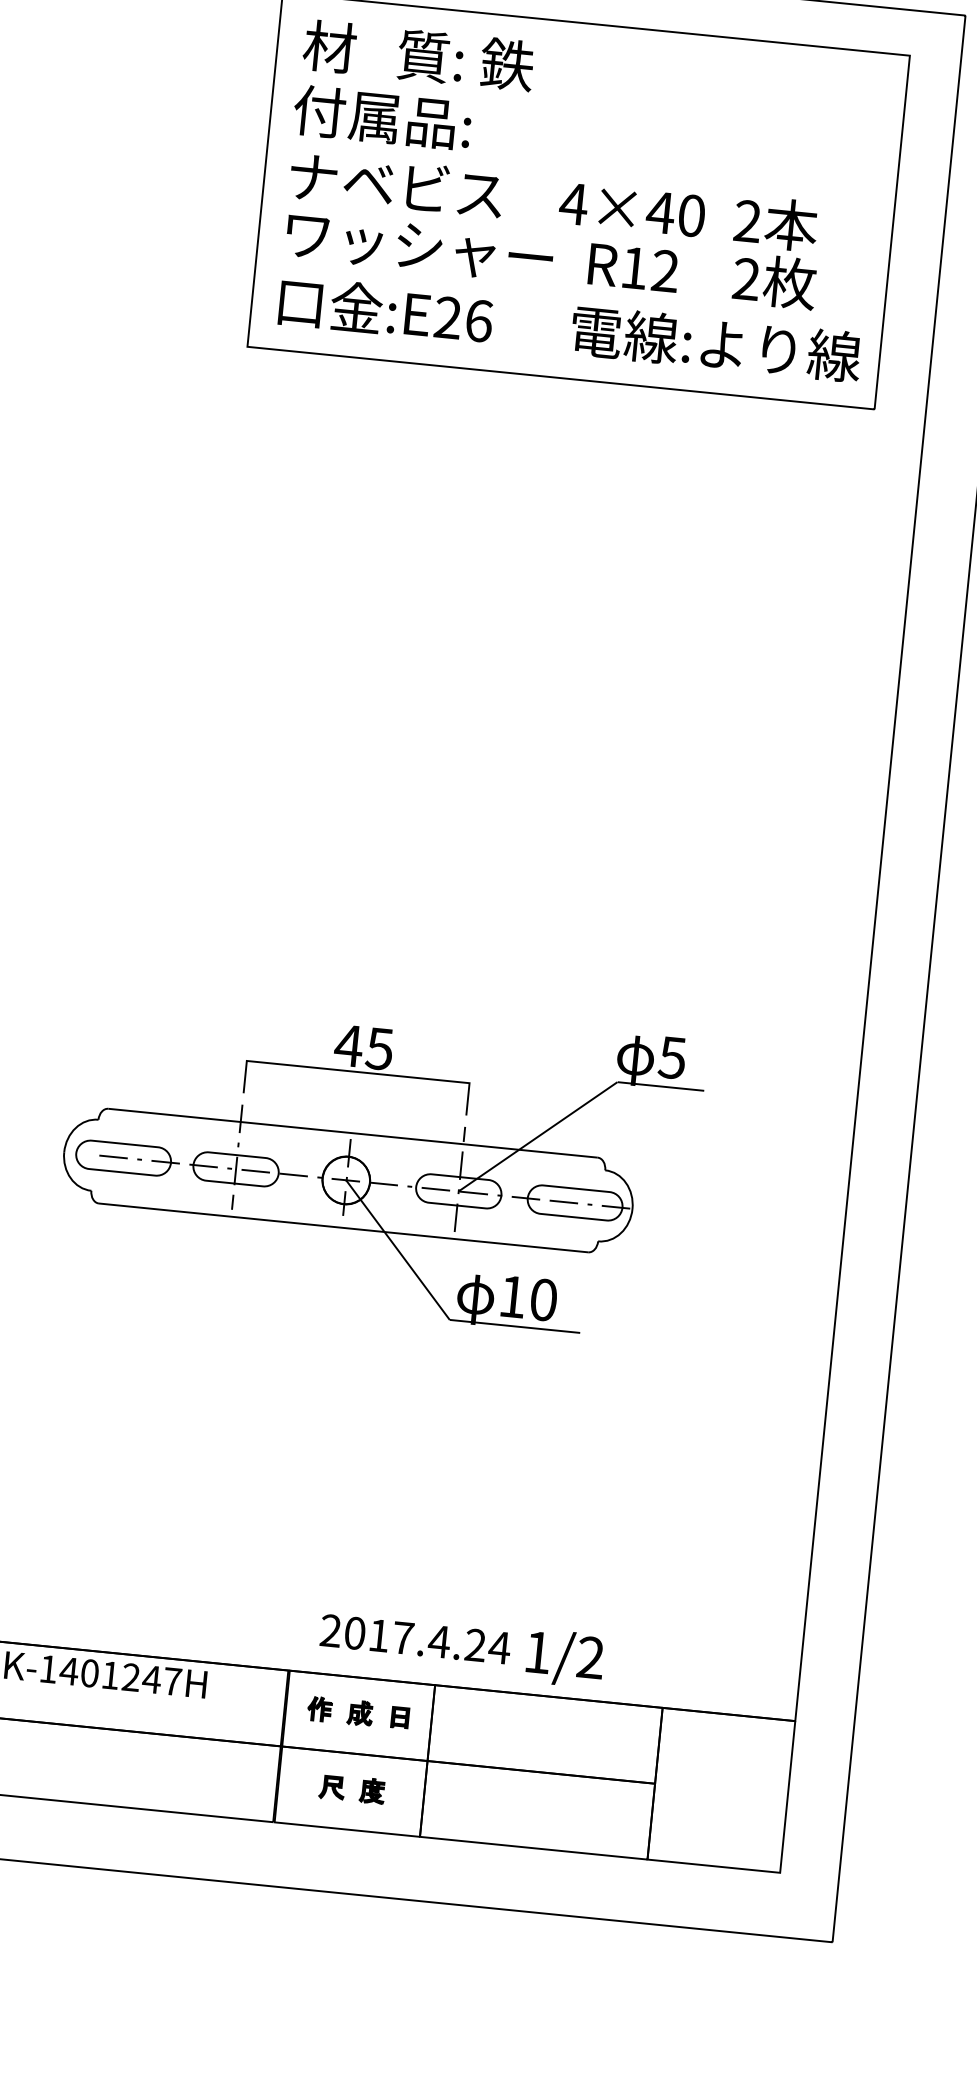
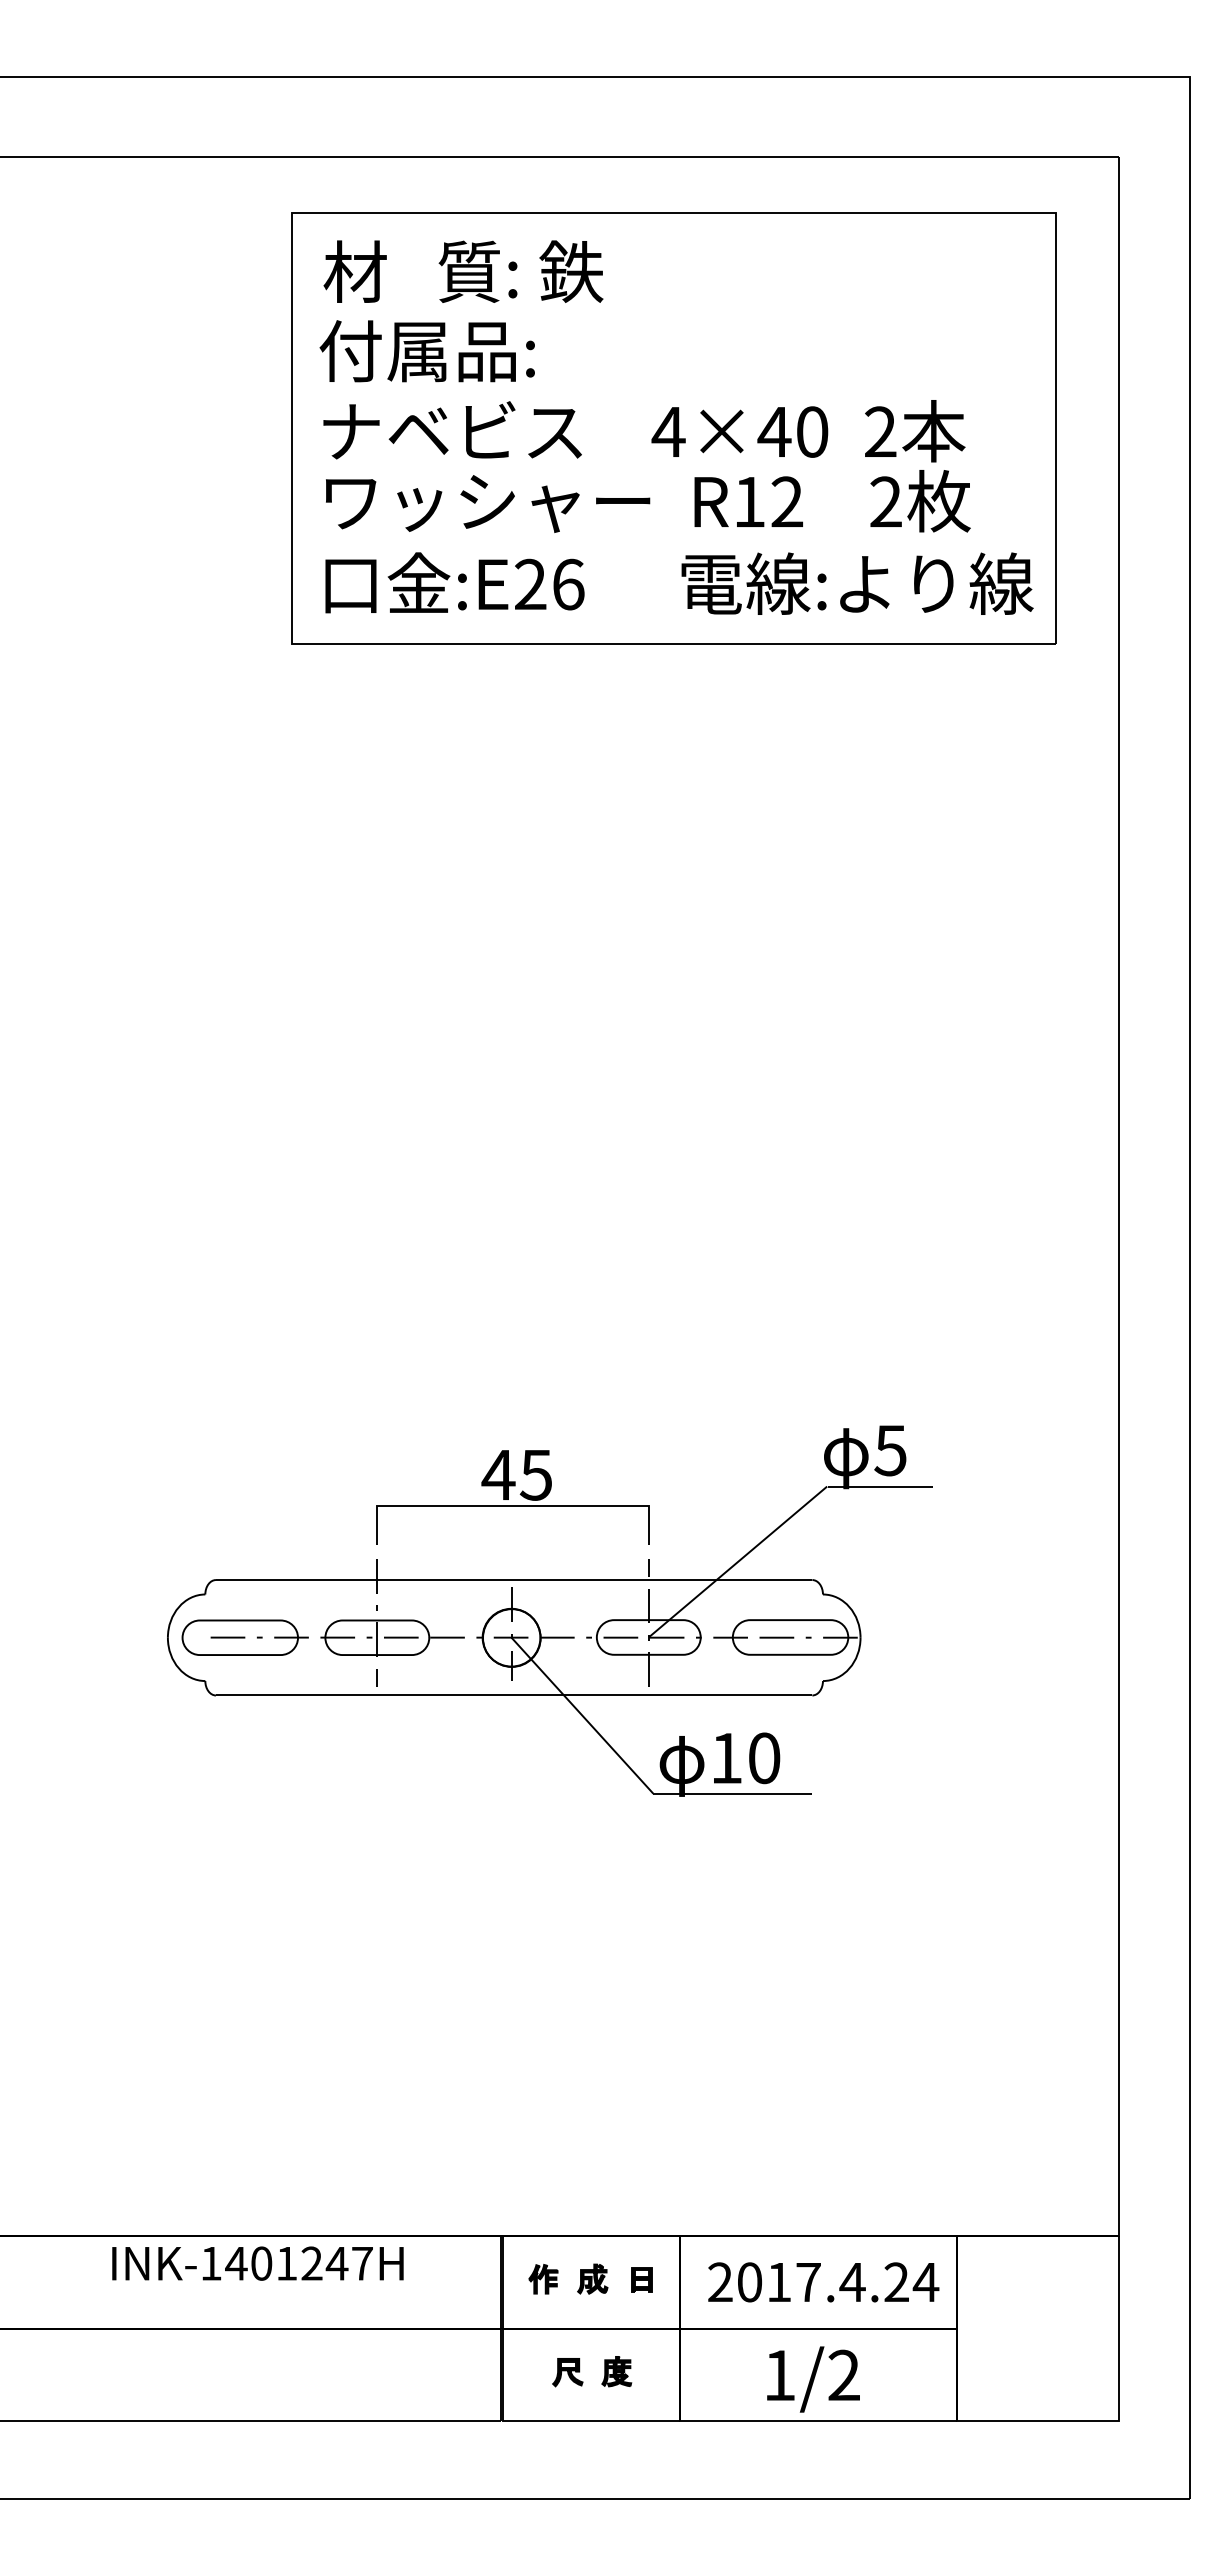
text: (415, 1639) -> (823, 2282), moved
text: (565, 1658) -> (813, 2379), moved

